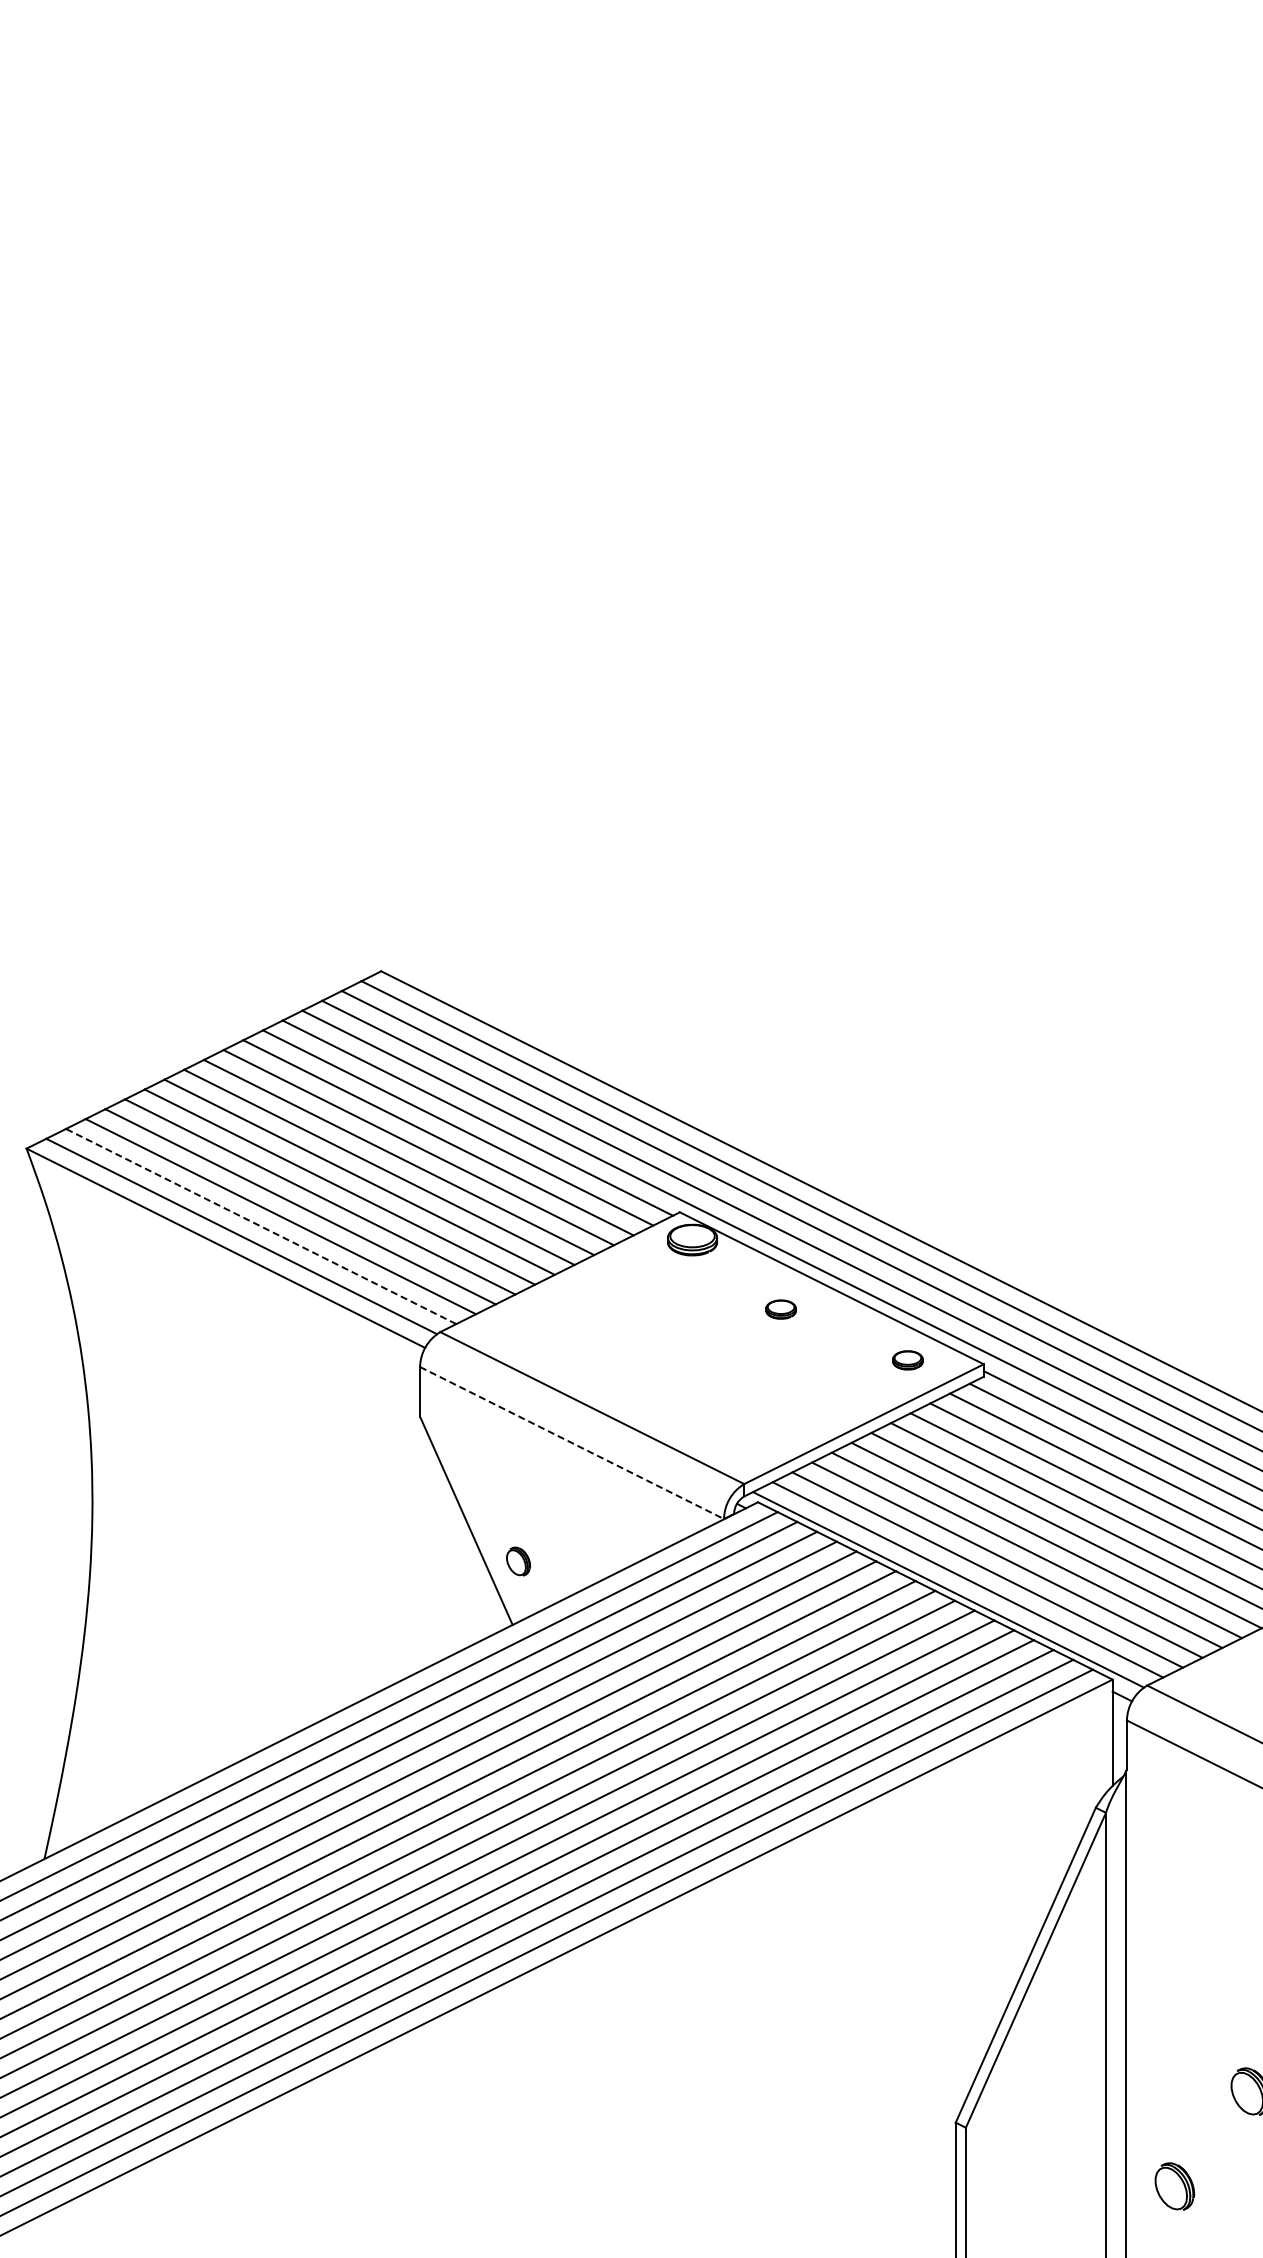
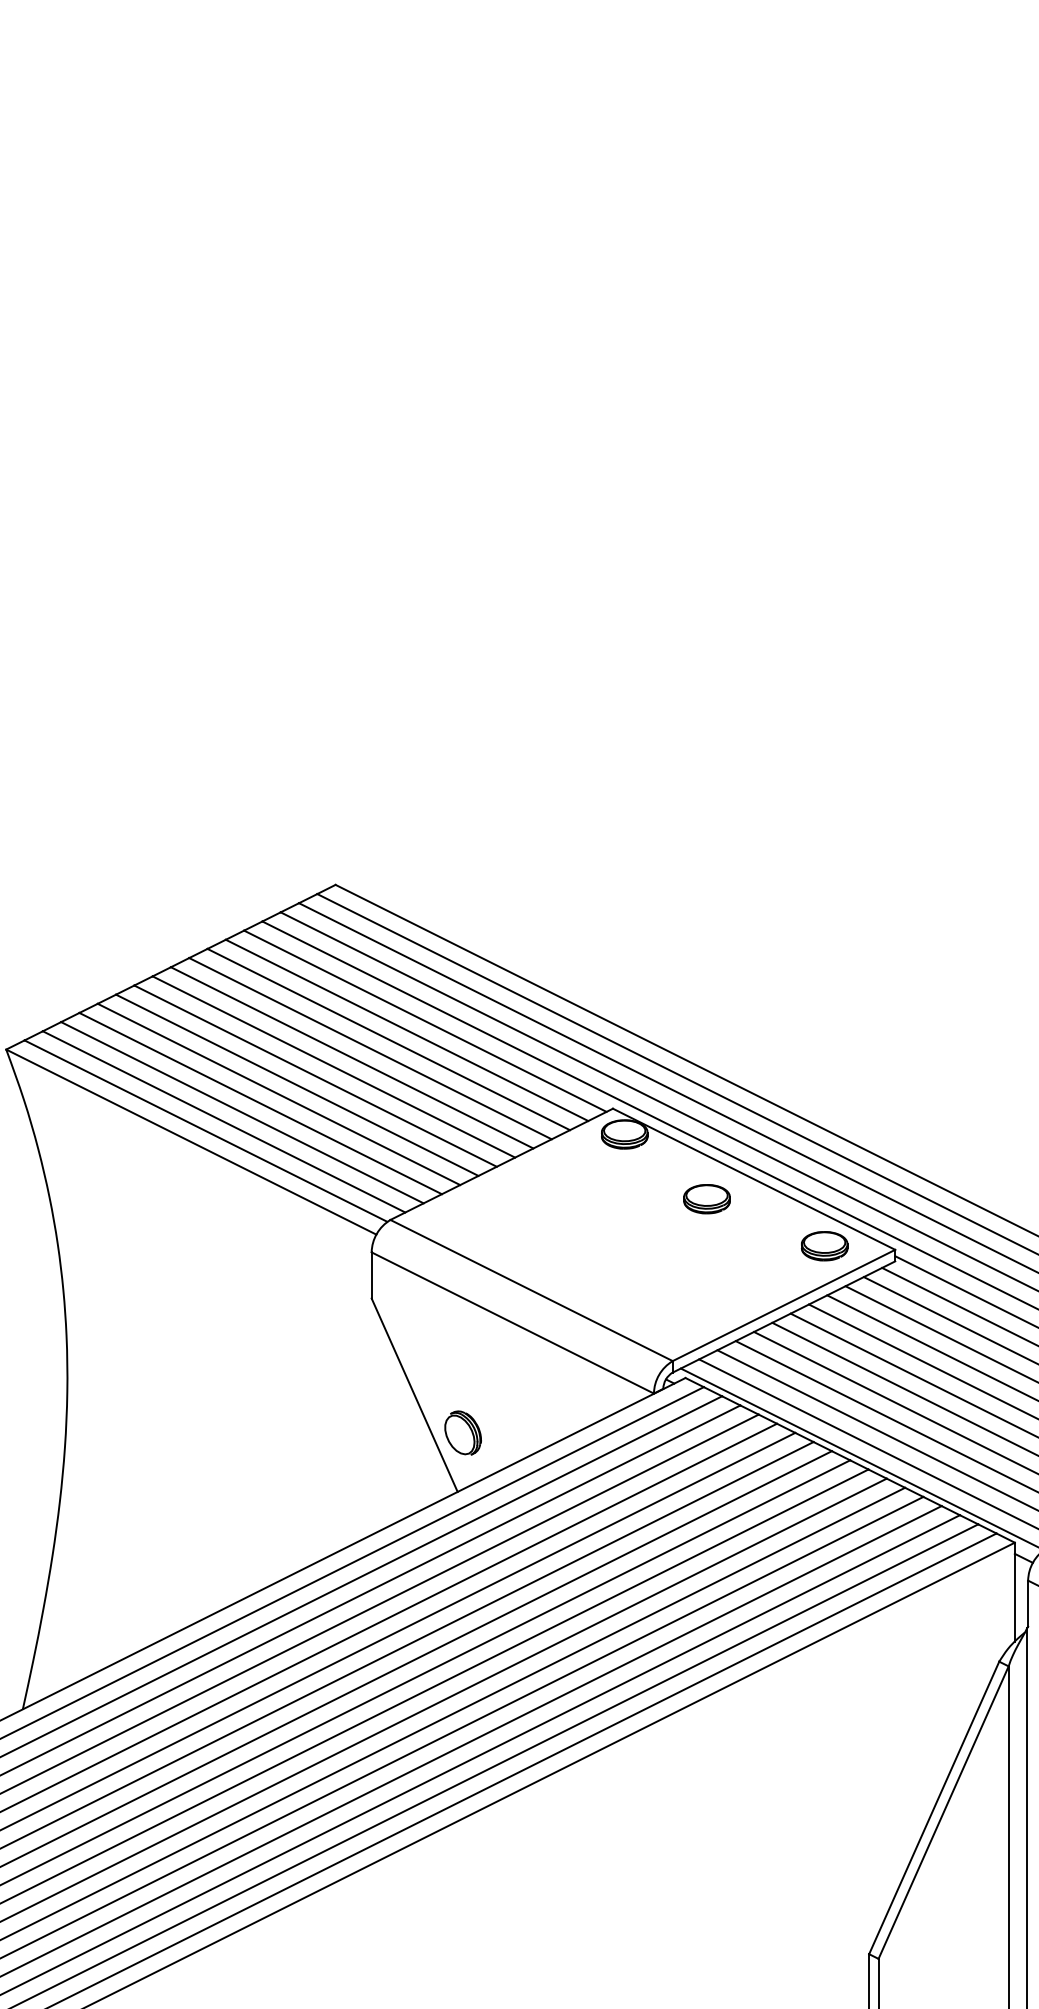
line: (260, 1226) -> (223, 1121), dashed -> solid
part: (780, 1309) -> (706, 1198), size x1.67
part: (907, 1360) -> (824, 1246), size x1.67
line: (572, 1443) -> (513, 1323), dashed -> solid
part: (518, 1561) -> (463, 1432), size x1.67

